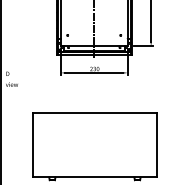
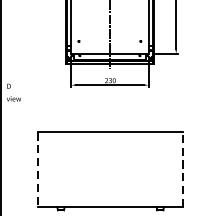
line: (157, 144) -> (183, 168), solid -> dashed
line: (32, 145) -> (37, 169), solid -> dashed

